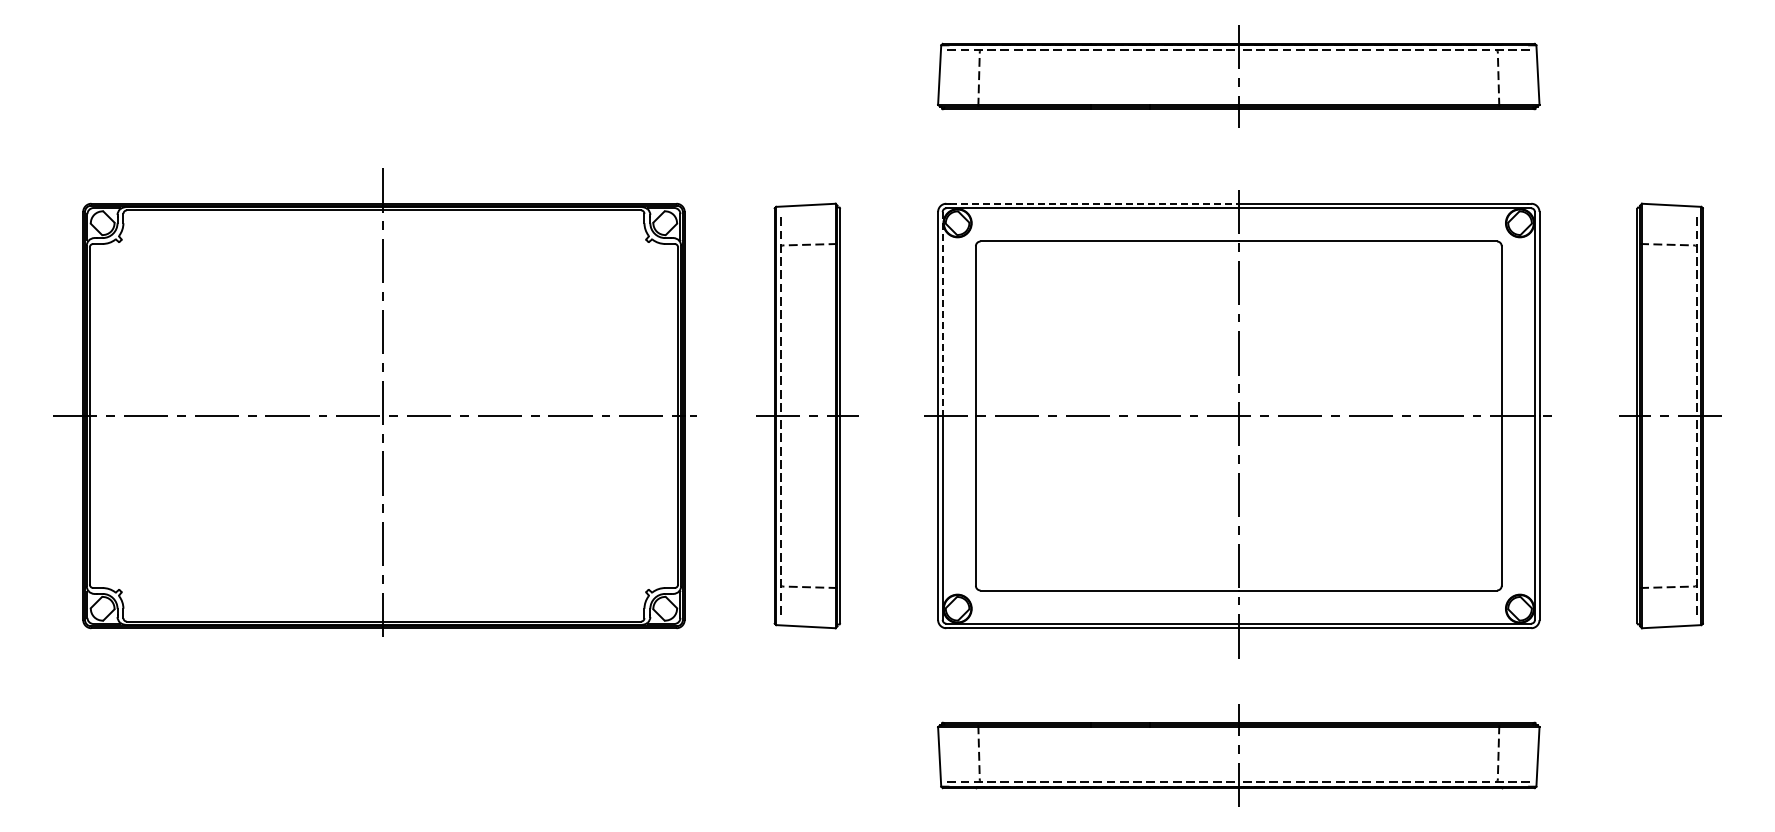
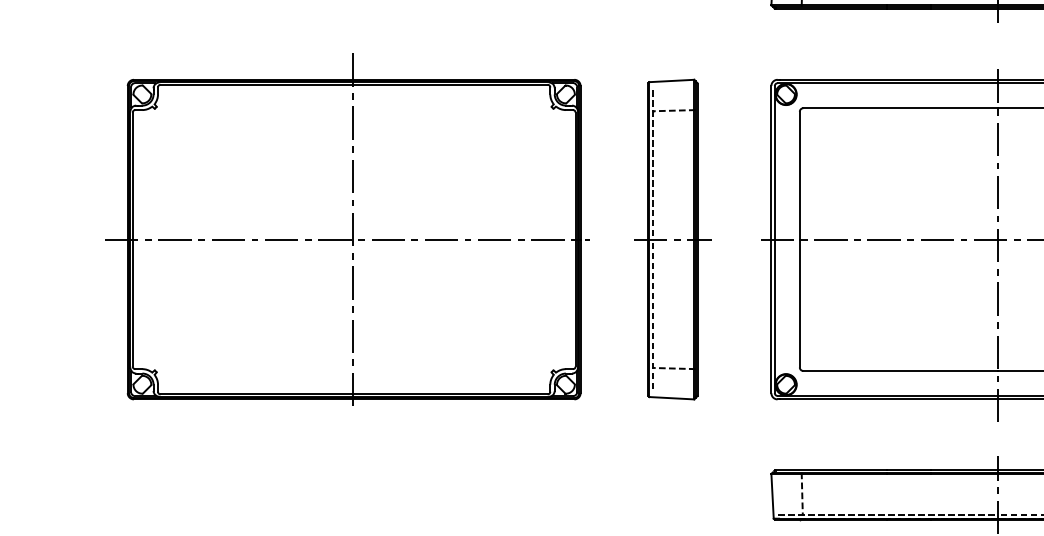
line: (1094, 203) -> (889, 79), dashed -> solid
line: (942, 314) -> (774, 163), dashed -> solid

